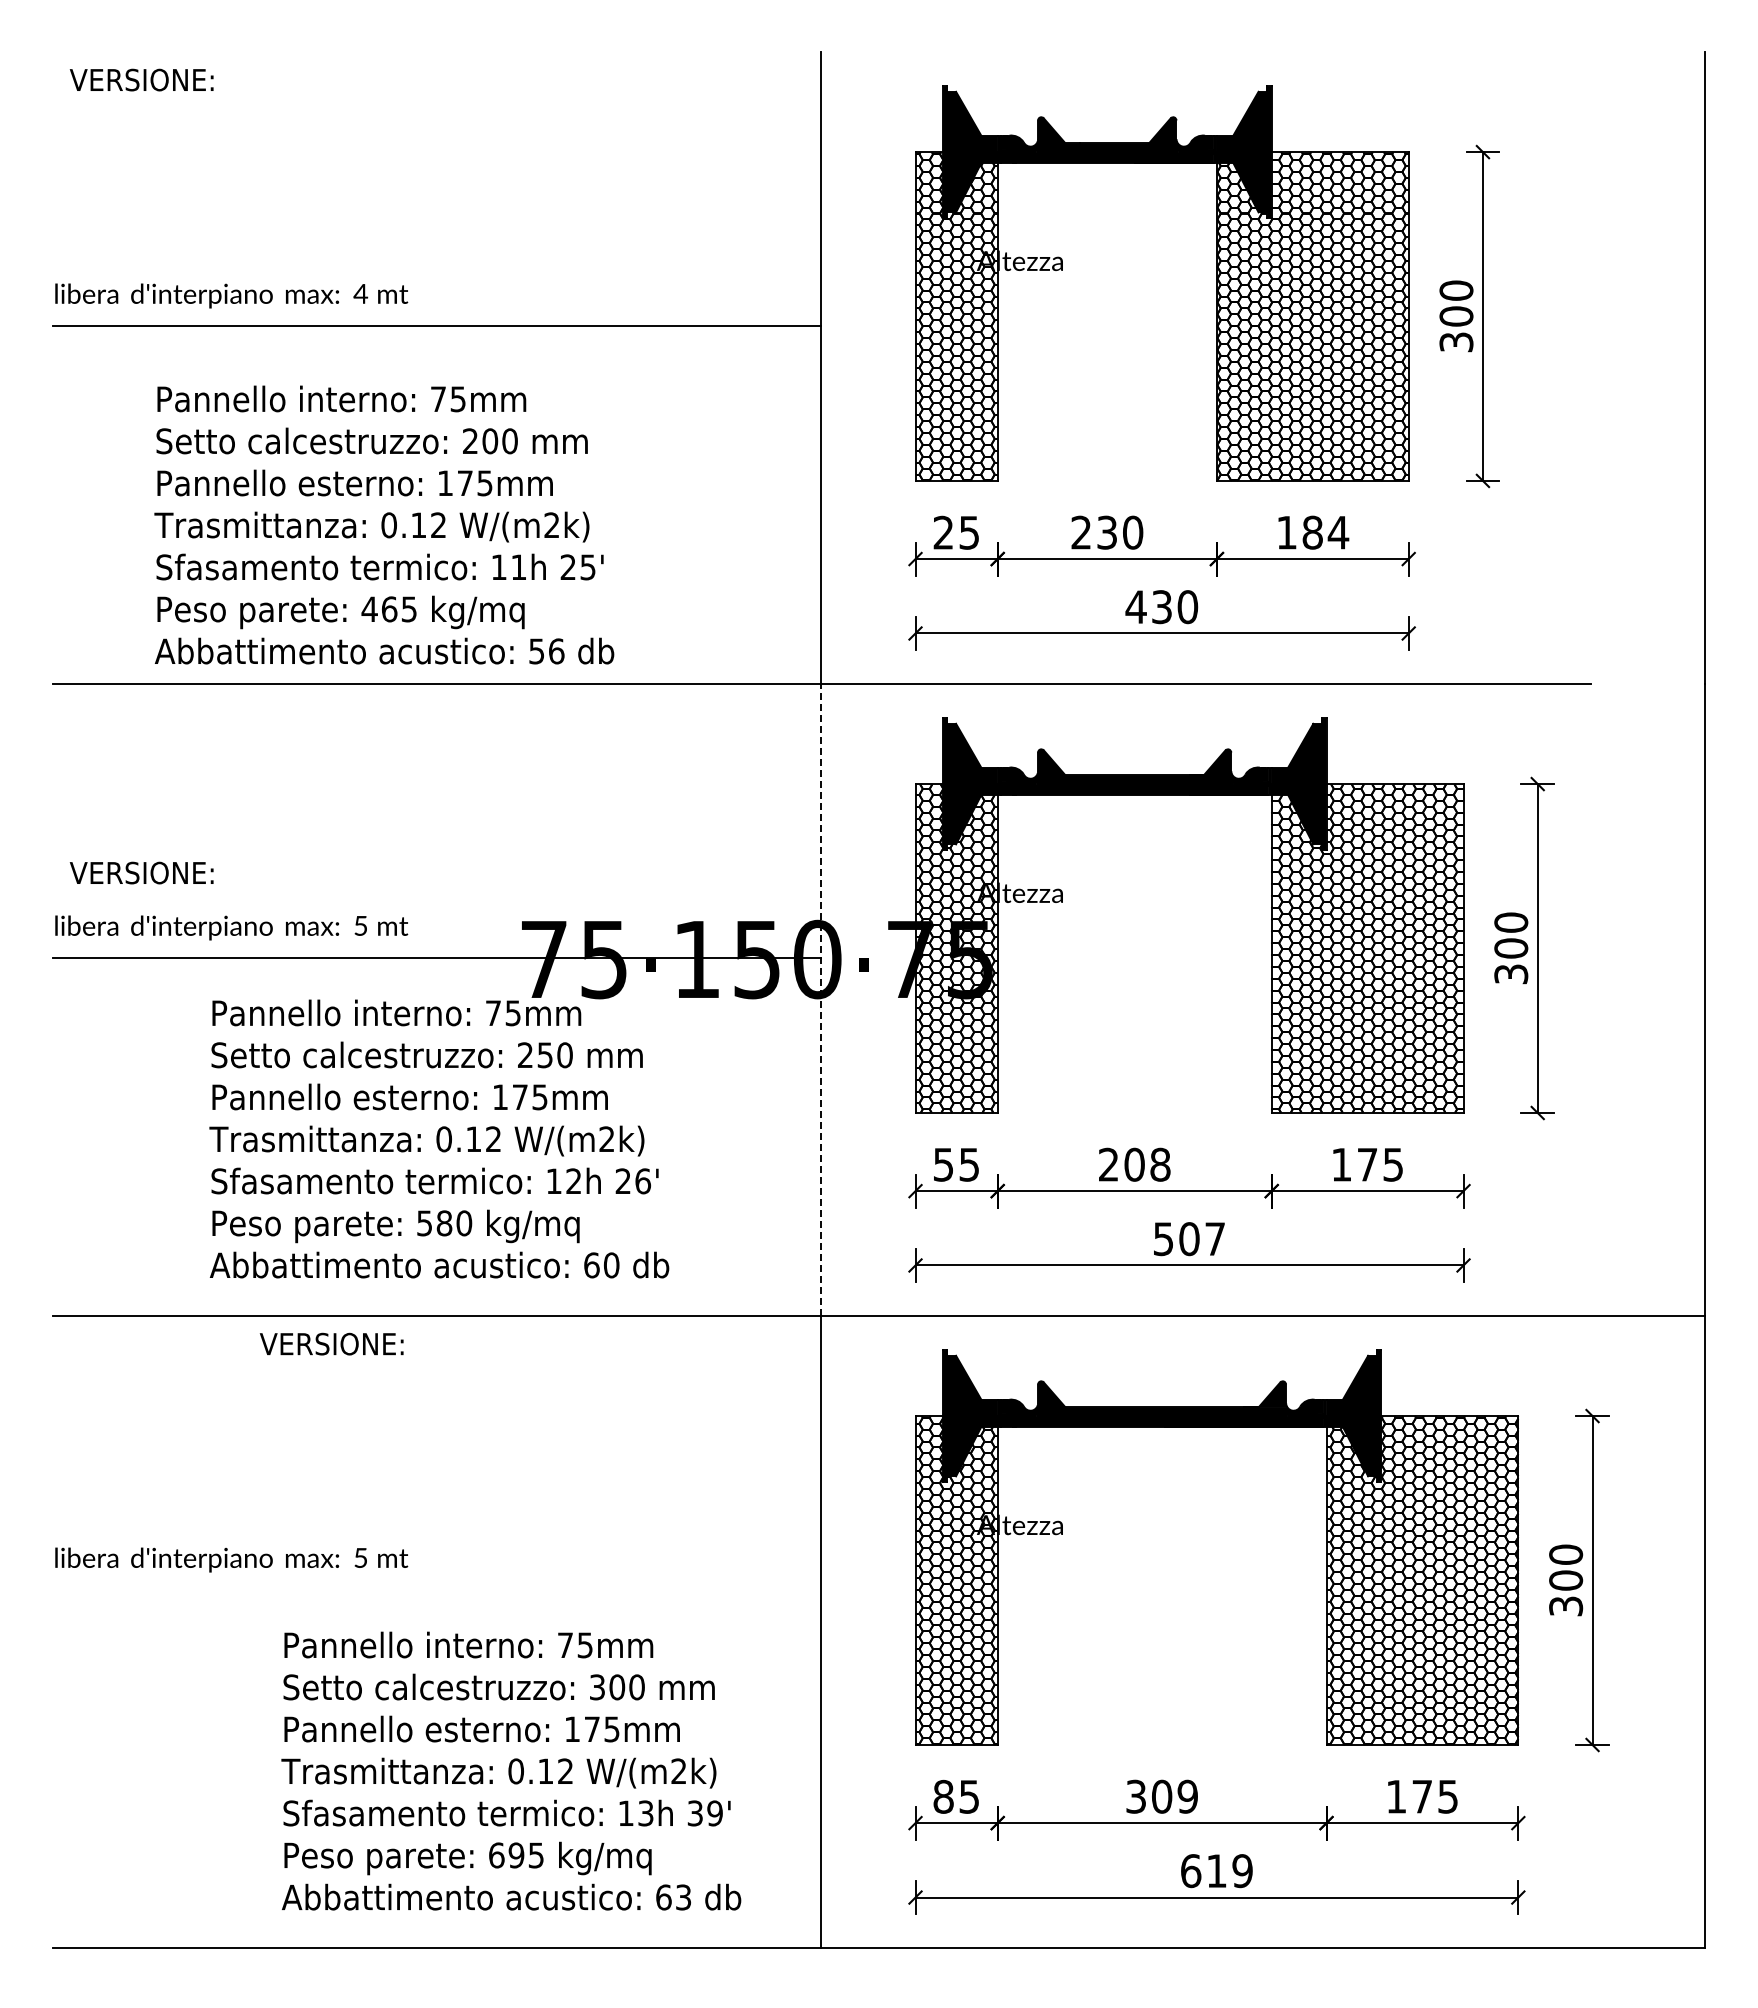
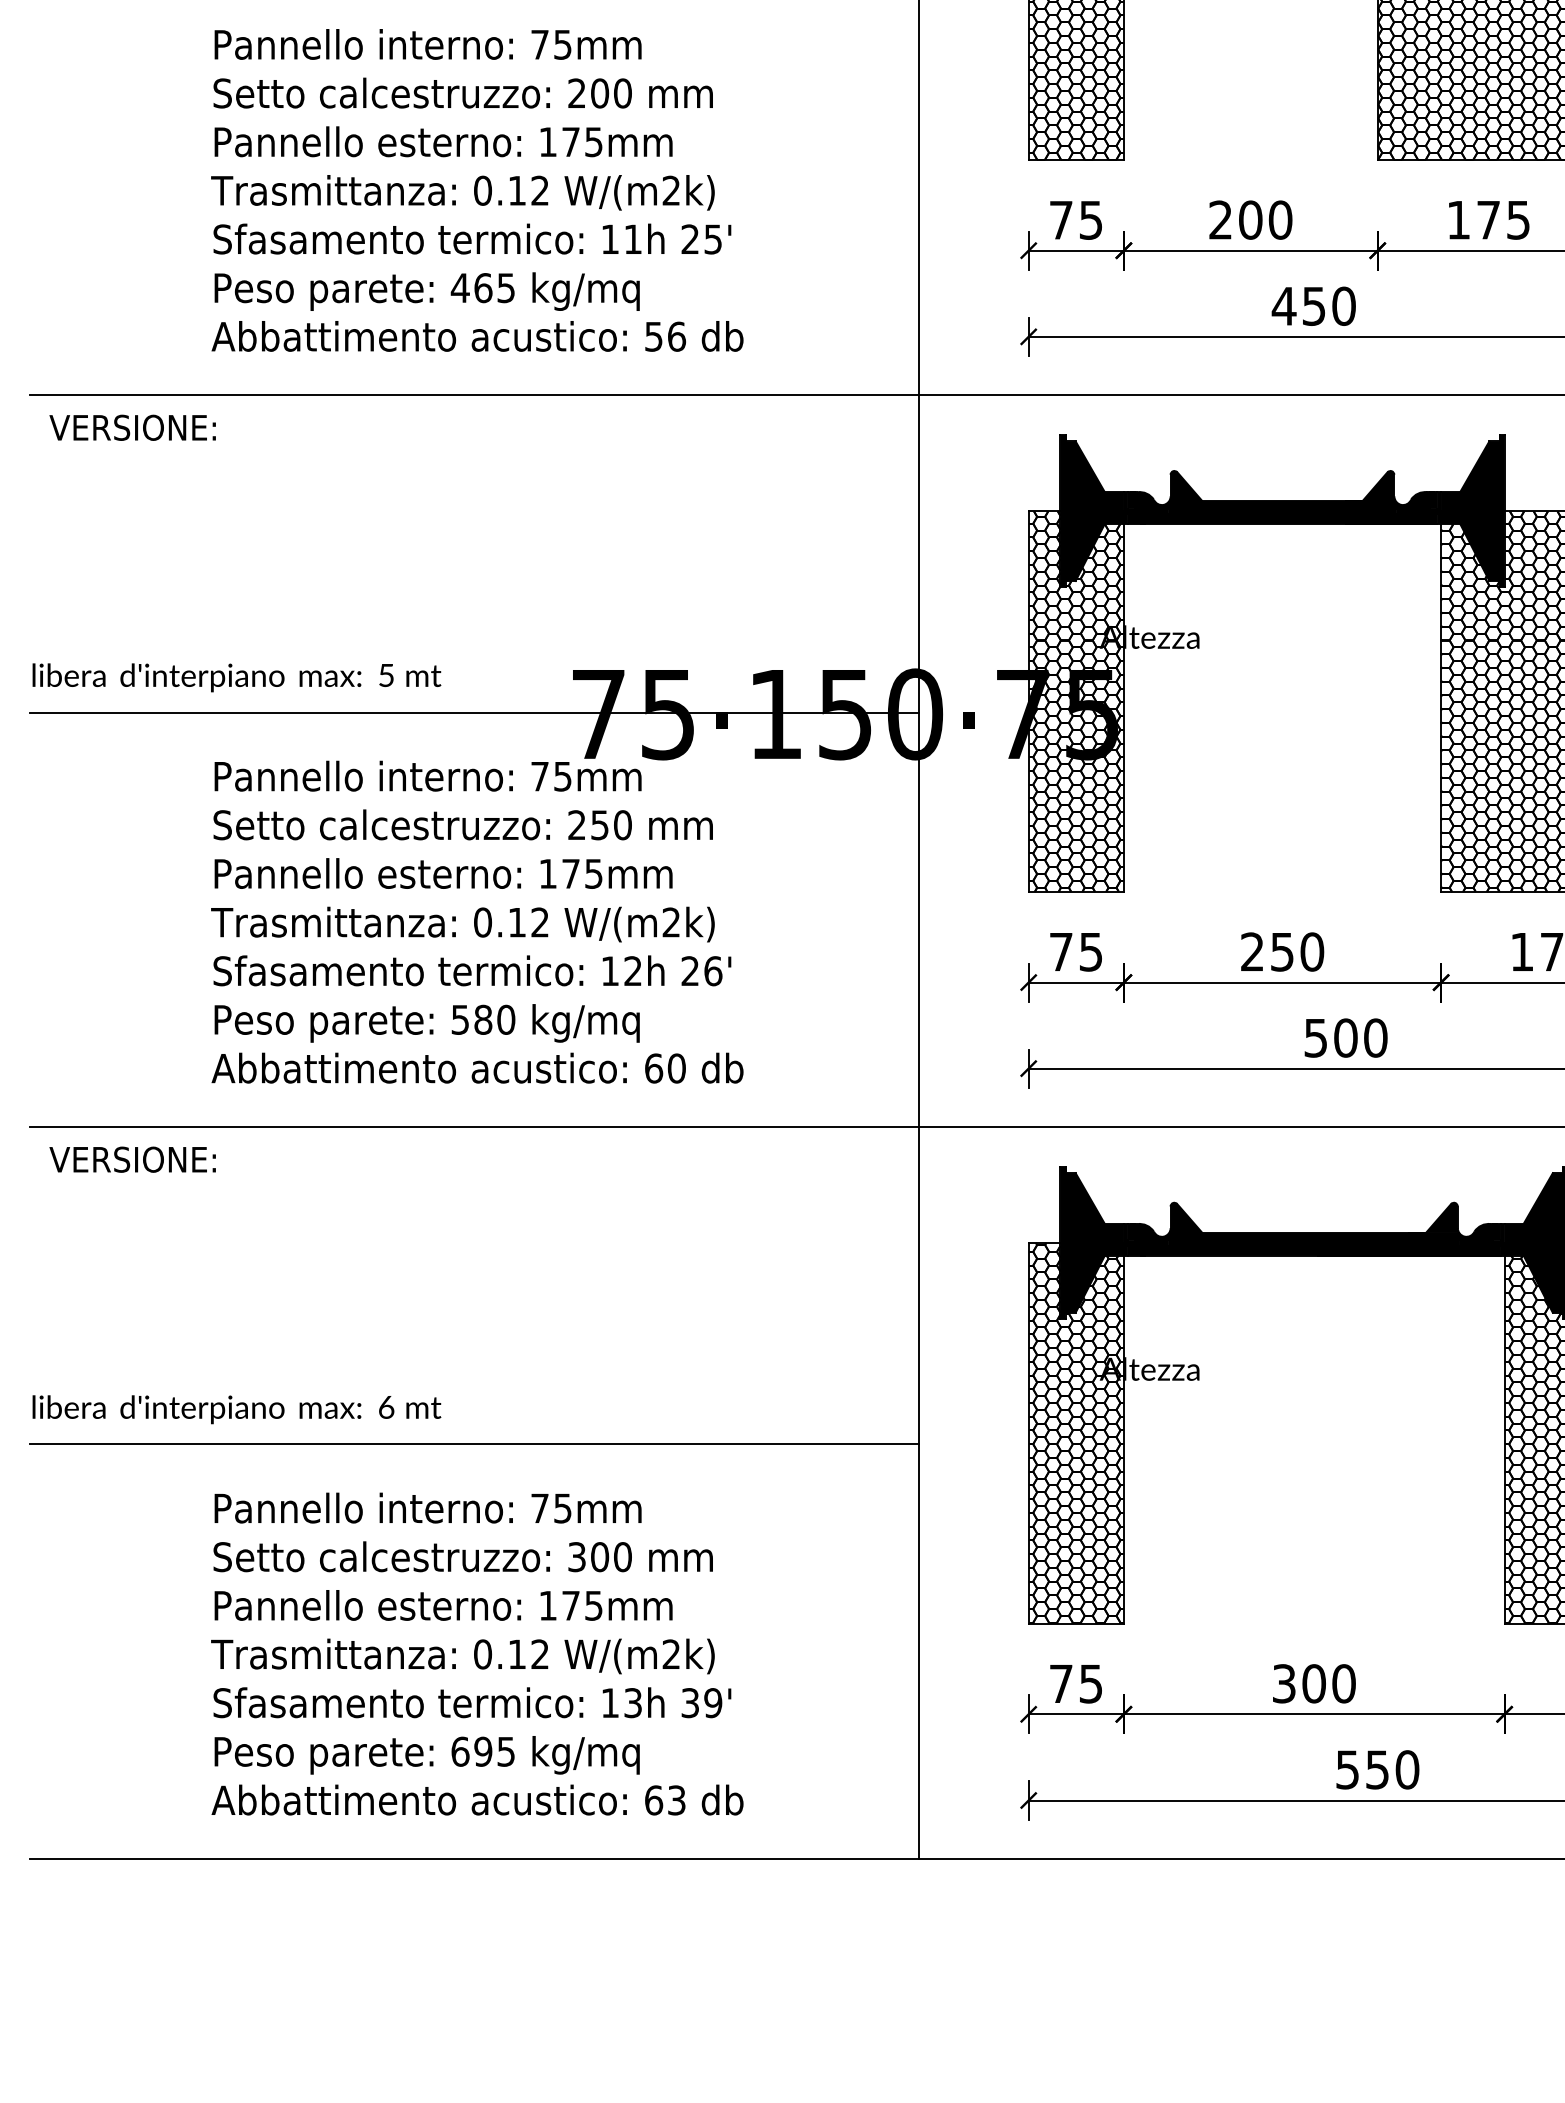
text: (384, 524) -> (477, 189), moved
text: (943, 532) -> (1061, 219), 25 -> 75
text: (1107, 532) -> (1250, 219), 230 -> 200
text: (1325, 532) -> (1503, 219), 184 -> 175
text: (1161, 606) -> (1313, 305), 430 -> 450
text: (141, 872) -> (132, 427), moved
line: (821, 999) -> (919, 760), dashed -> solid
text: (943, 1164) -> (1061, 951), 55 -> 75
text: (1147, 1164) -> (1297, 951), 208 -> 250
text: (1215, 1239) -> (1376, 1038), 507 -> 500
text: (331, 1343) -> (132, 1158), moved
text: (360, 1557) -> (386, 1406), 5 -> 6
line: (436, 1590) -> (474, 1444), added
text: (511, 1770) -> (477, 1653), moved
text: (943, 1796) -> (1061, 1683), 85 -> 75
text: (1187, 1796) -> (1343, 1683), 309 -> 300
text: (1216, 1871) -> (1377, 1770), 619 -> 550

